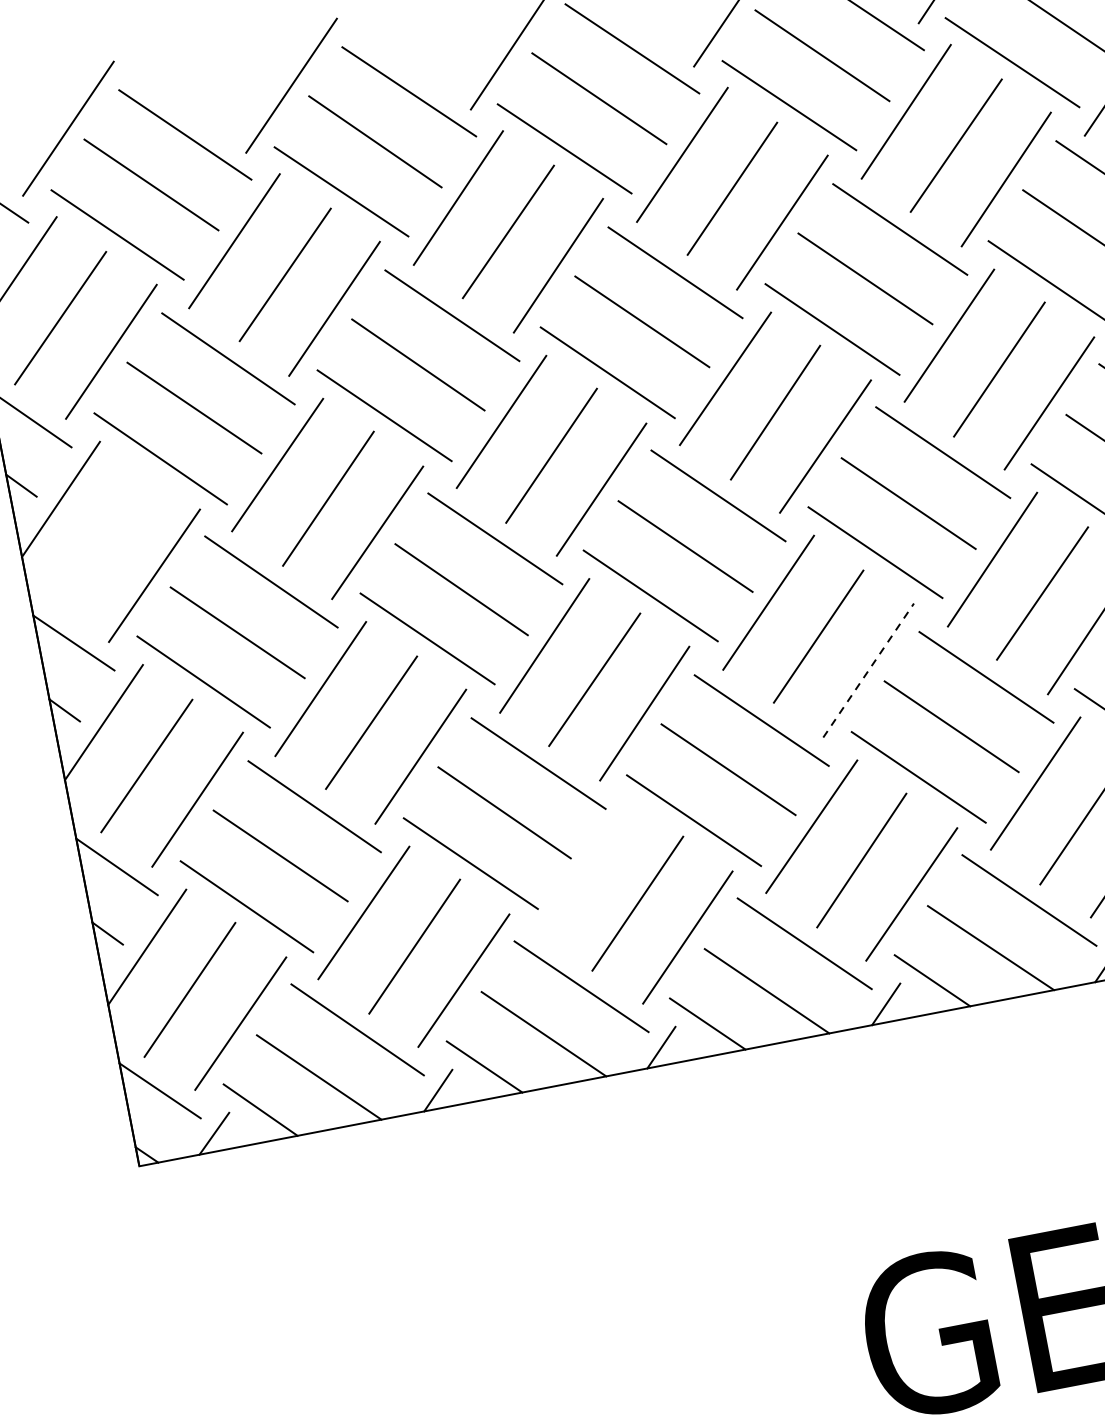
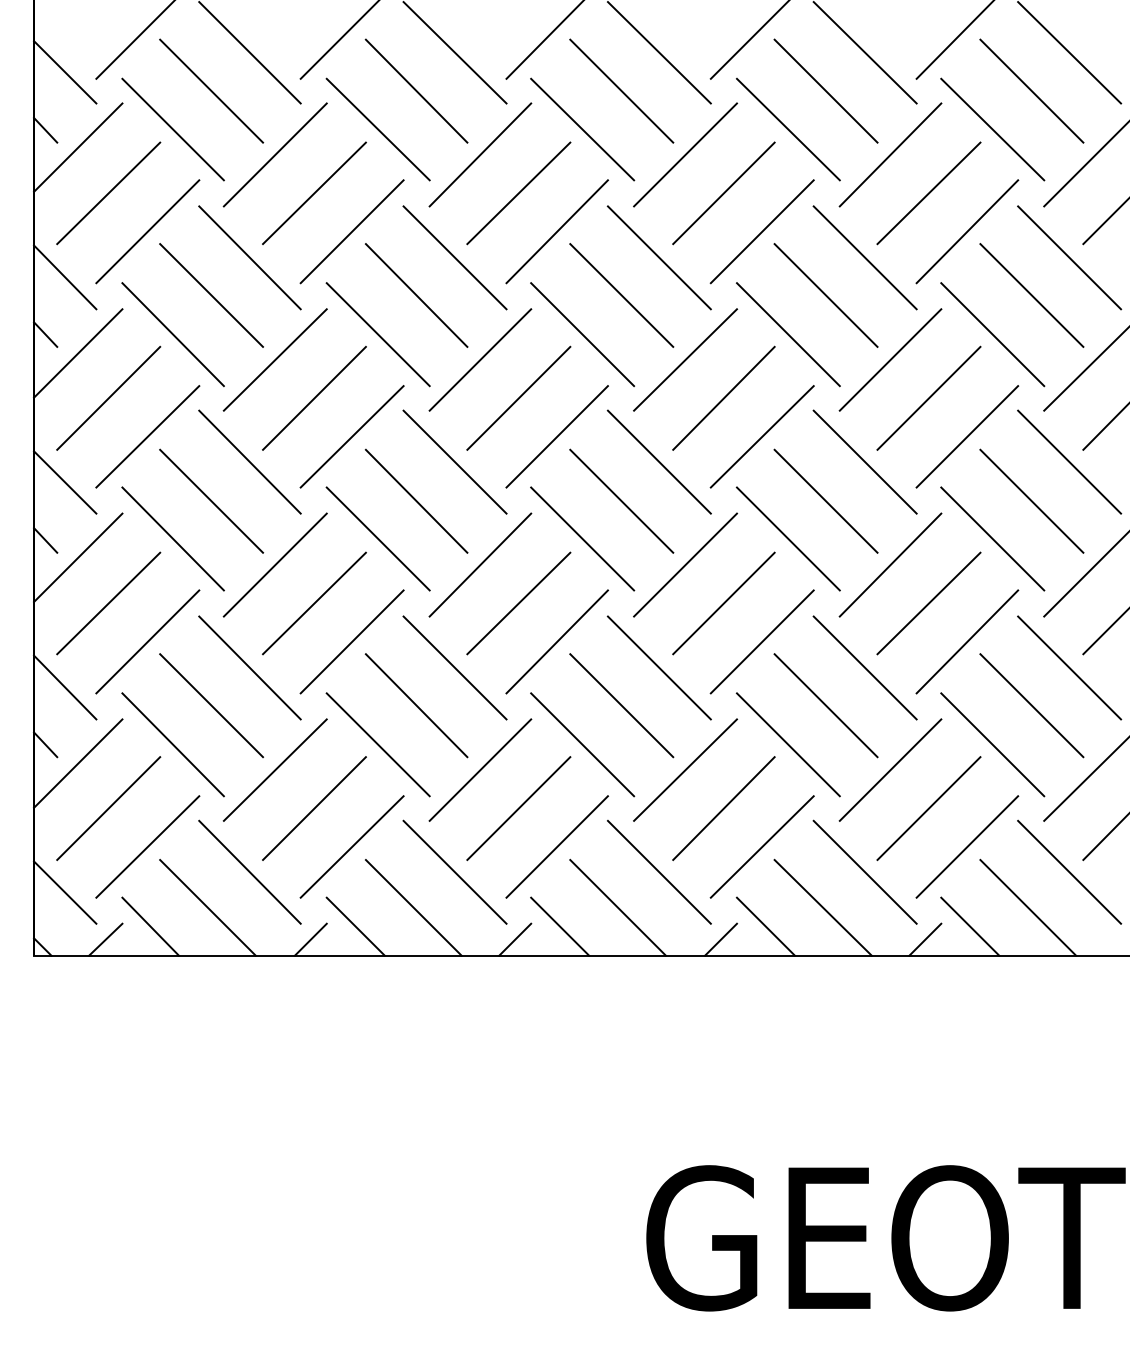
line: (103, 541) -> (108, 397), added
line: (868, 670) -> (762, 641), dashed -> solid
line: (587, 869) -> (480, 769), added

